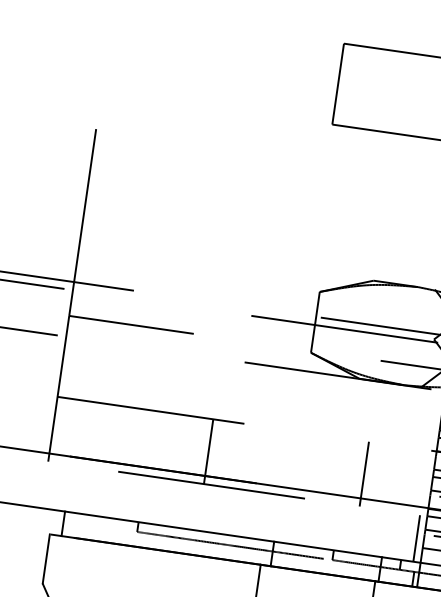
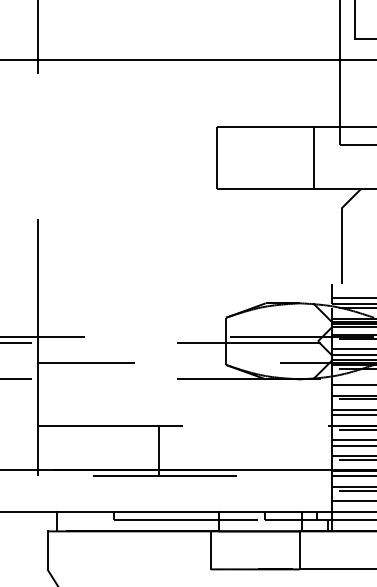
line: (363, 474) -> (279, 451), removed
line: (416, 538) -> (326, 494), removed

